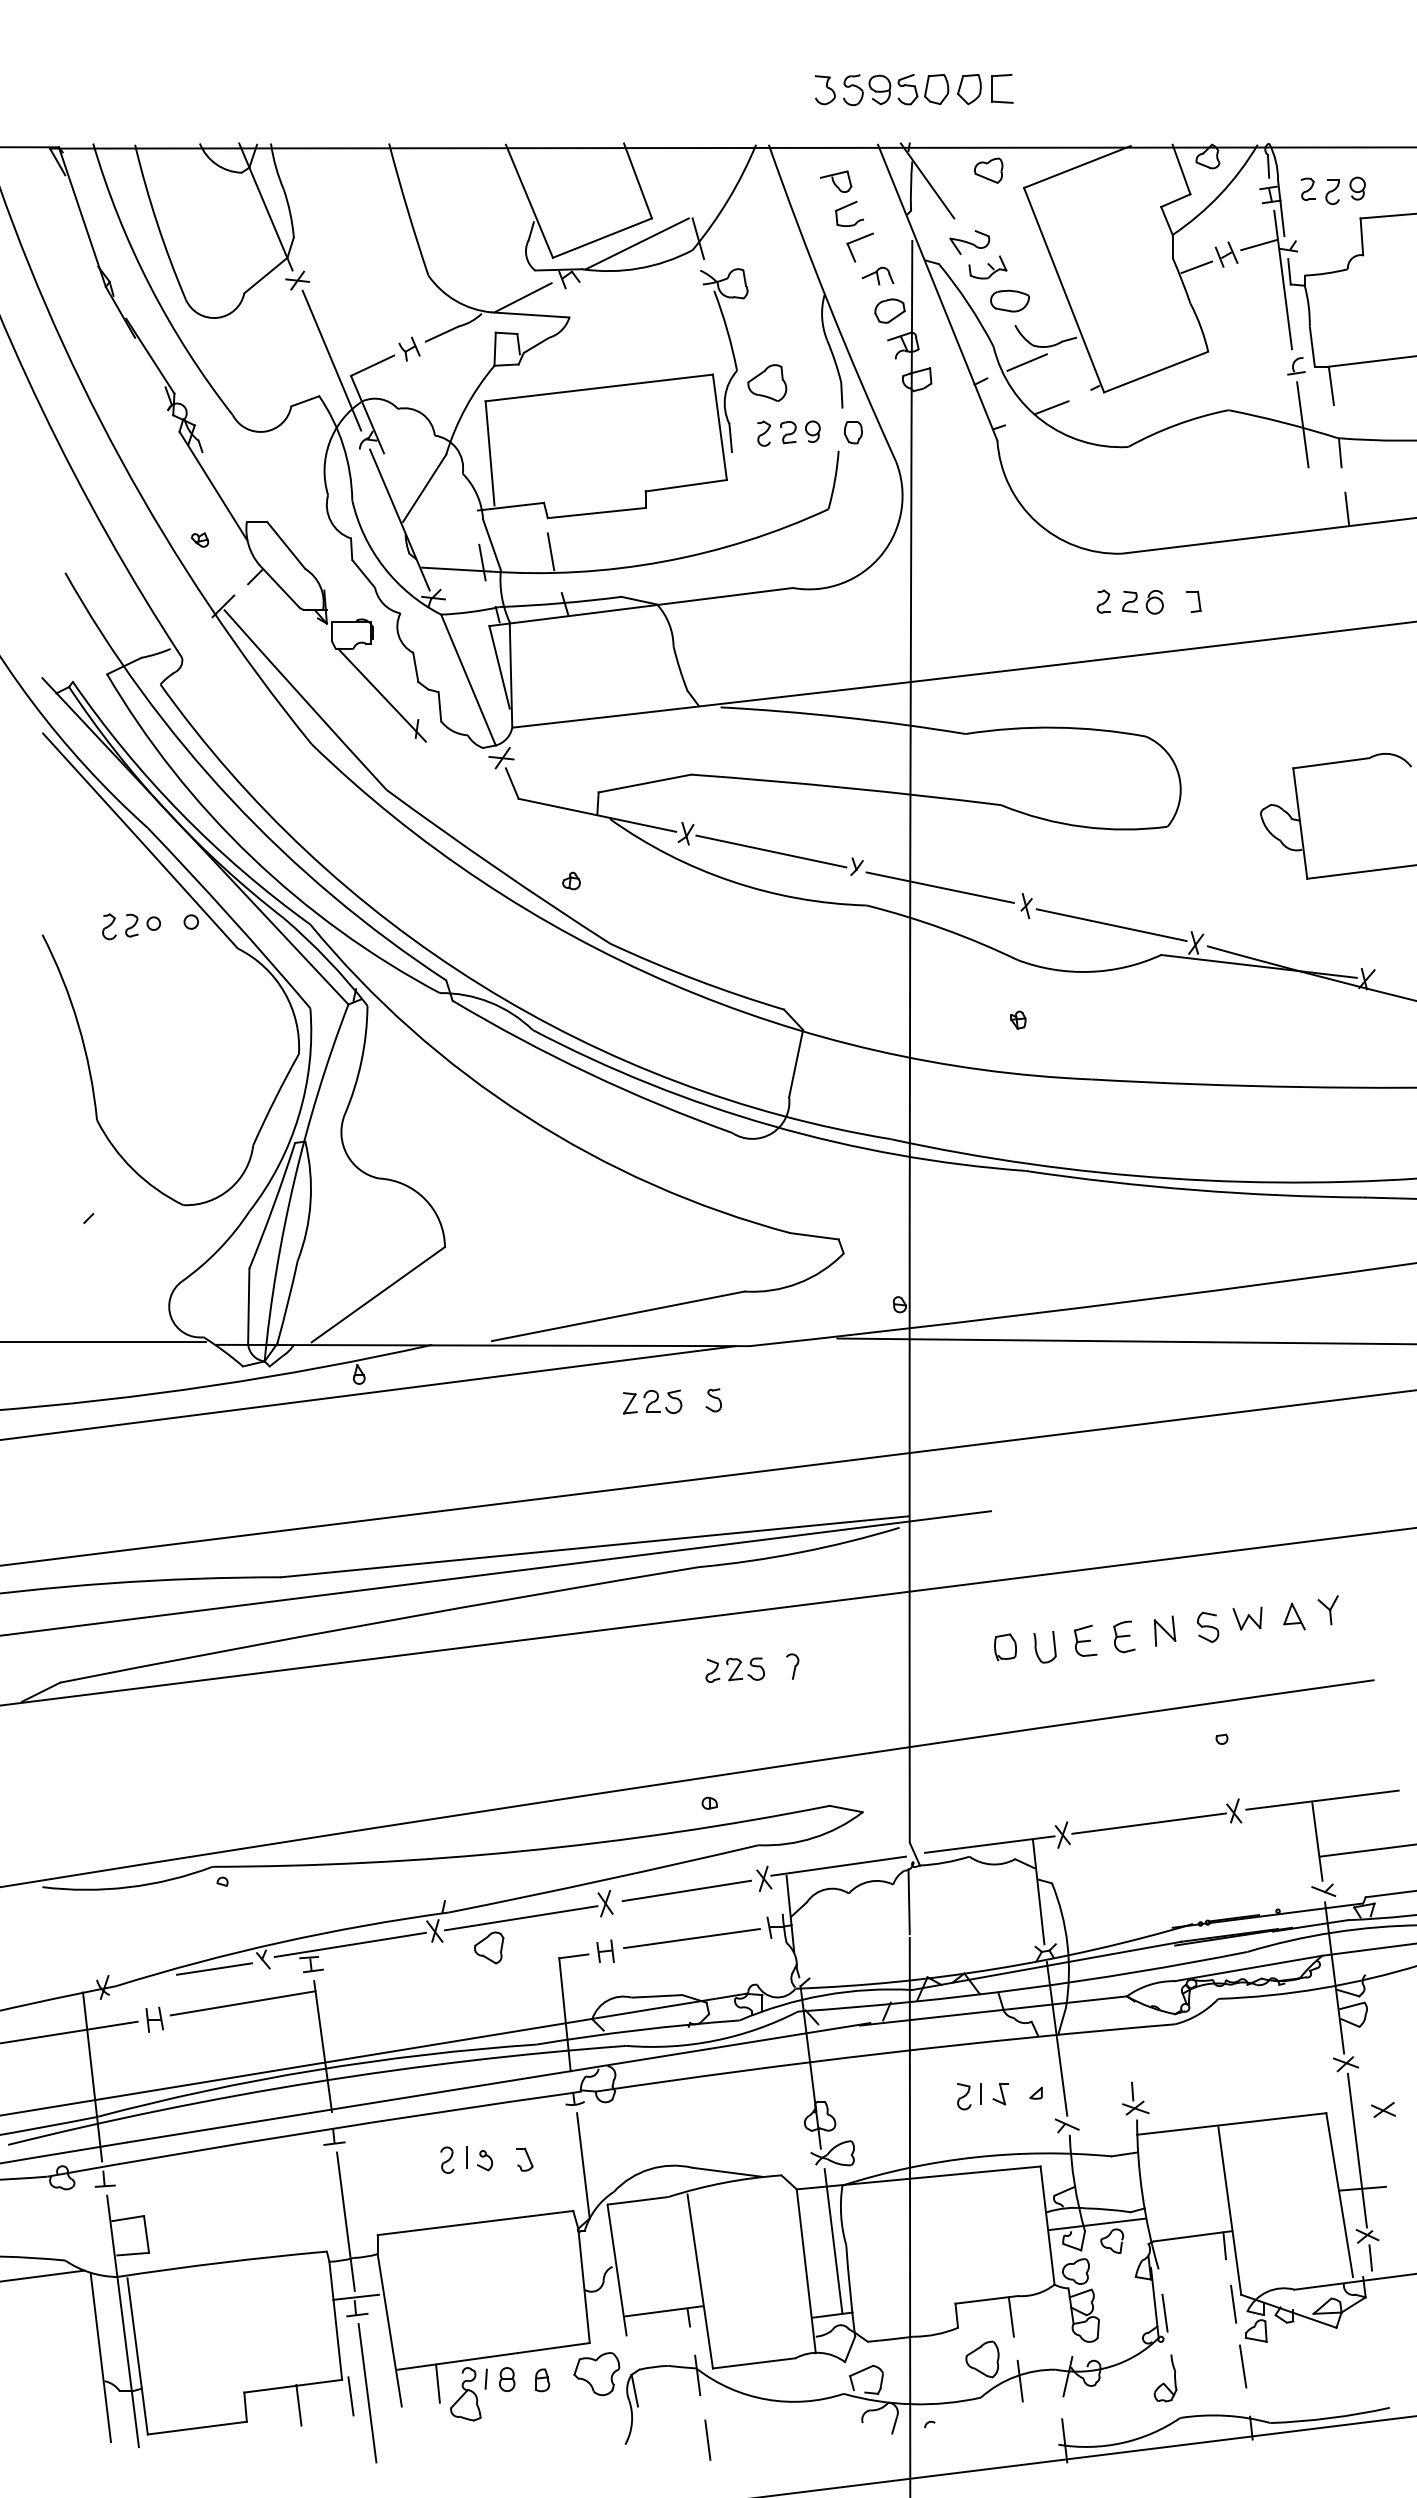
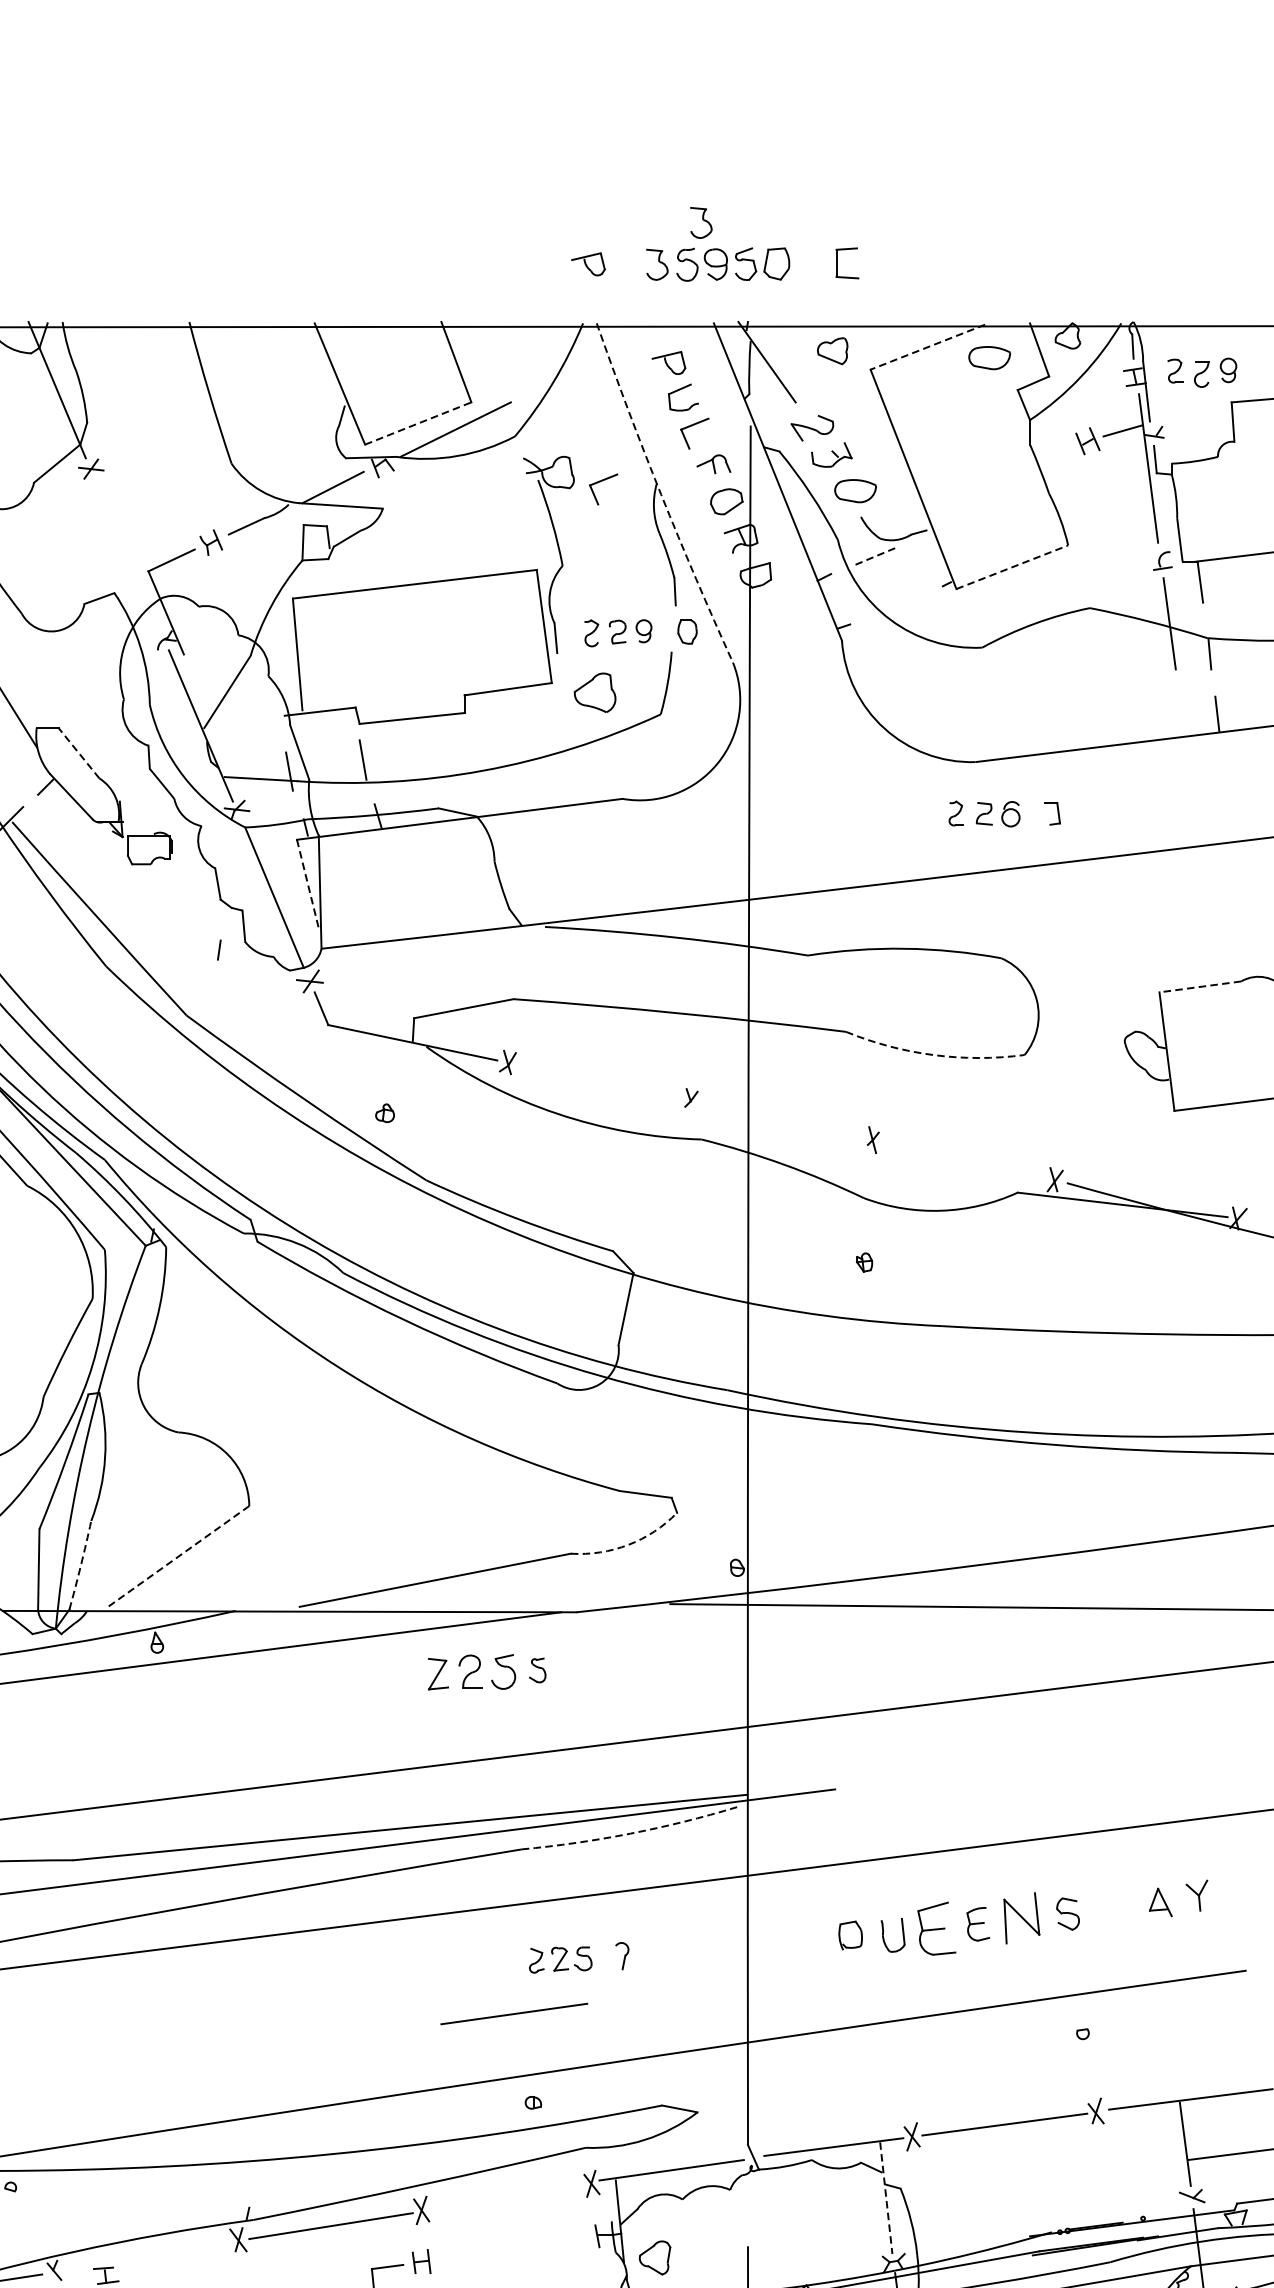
part: (865, 51) -> (700, 223), added
part: (760, 89) -> (587, 264), added
part: (969, 89) -> (812, 264), removed
line: (1076, 167) -> (926, 347), solid -> dashed
part: (1134, 176) -> (989, 357), added
line: (602, 237) -> (418, 422), solid -> dashed
line: (698, 238) -> (521, 423), removed
line: (1196, 267) -> (1055, 455), removed
part: (771, 293) -> (599, 482), added
arc: (828, 304) -> (660, 494), solid -> dashed
line: (331, 360) -> (127, 554), removed
line: (1026, 362) -> (873, 556), solid -> dashed
line: (1156, 372) -> (1012, 567), solid -> dashed
part: (767, 382) -> (595, 692), moved
line: (1051, 407) -> (900, 605), removed
line: (285, 545) -> (78, 753), solid -> dashed
line: (499, 667) -> (307, 884), solid -> dashed
line: (381, 694) -> (181, 913), removed
line: (1330, 763) -> (1199, 987), solid -> dashed
arc: (1082, 826) -> (933, 1054), solid -> dashed
line: (771, 851) -> (599, 1081), removed
line: (939, 887) -> (779, 1120), removed
line: (1111, 925) -> (964, 1160), removed
arc: (798, 1283) -> (628, 1545), solid -> dashed
line: (378, 1294) -> (177, 1556), solid -> dashed
arc: (288, 1302) -> (81, 1565), solid -> dashed
part: (652, 1401) -> (471, 1671), size x1.4
arc: (800, 1552) -> (630, 1833), solid -> dashed
part: (1247, 1618) -> (1110, 1904), removed
part: (1164, 1630) -> (1021, 1917), size x1.6
part: (1085, 1640) -> (936, 1928), size x1.6
line: (686, 1890) -> (508, 2196), removed
line: (1038, 1892) -> (886, 2198), solid -> dashed
line: (908, 1901) -> (746, 2208), removed
line: (691, 1938) -> (513, 2013), moved
line: (349, 1944) -> (146, 2254), removed
part: (489, 1947) -> (655, 2257), moved

